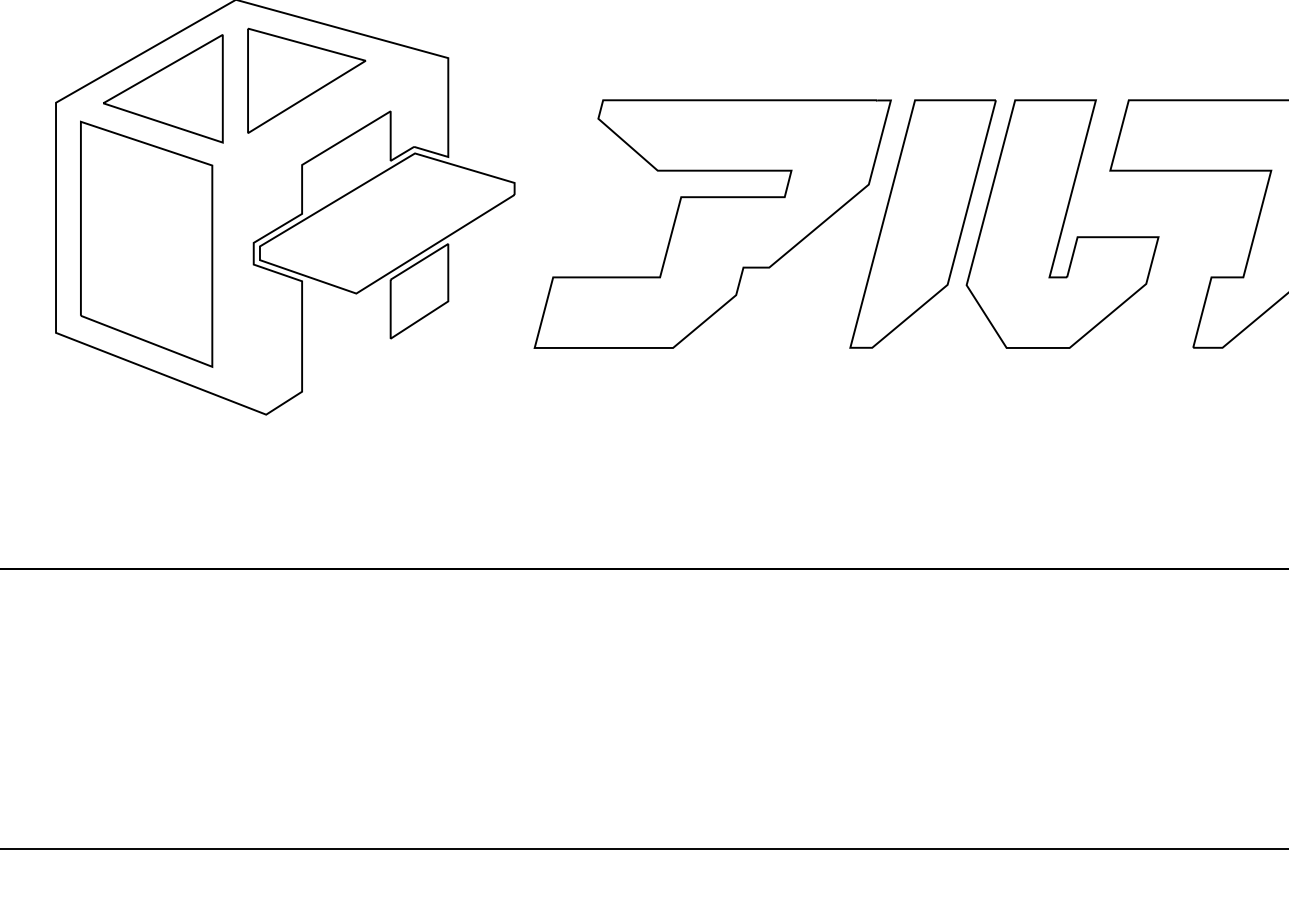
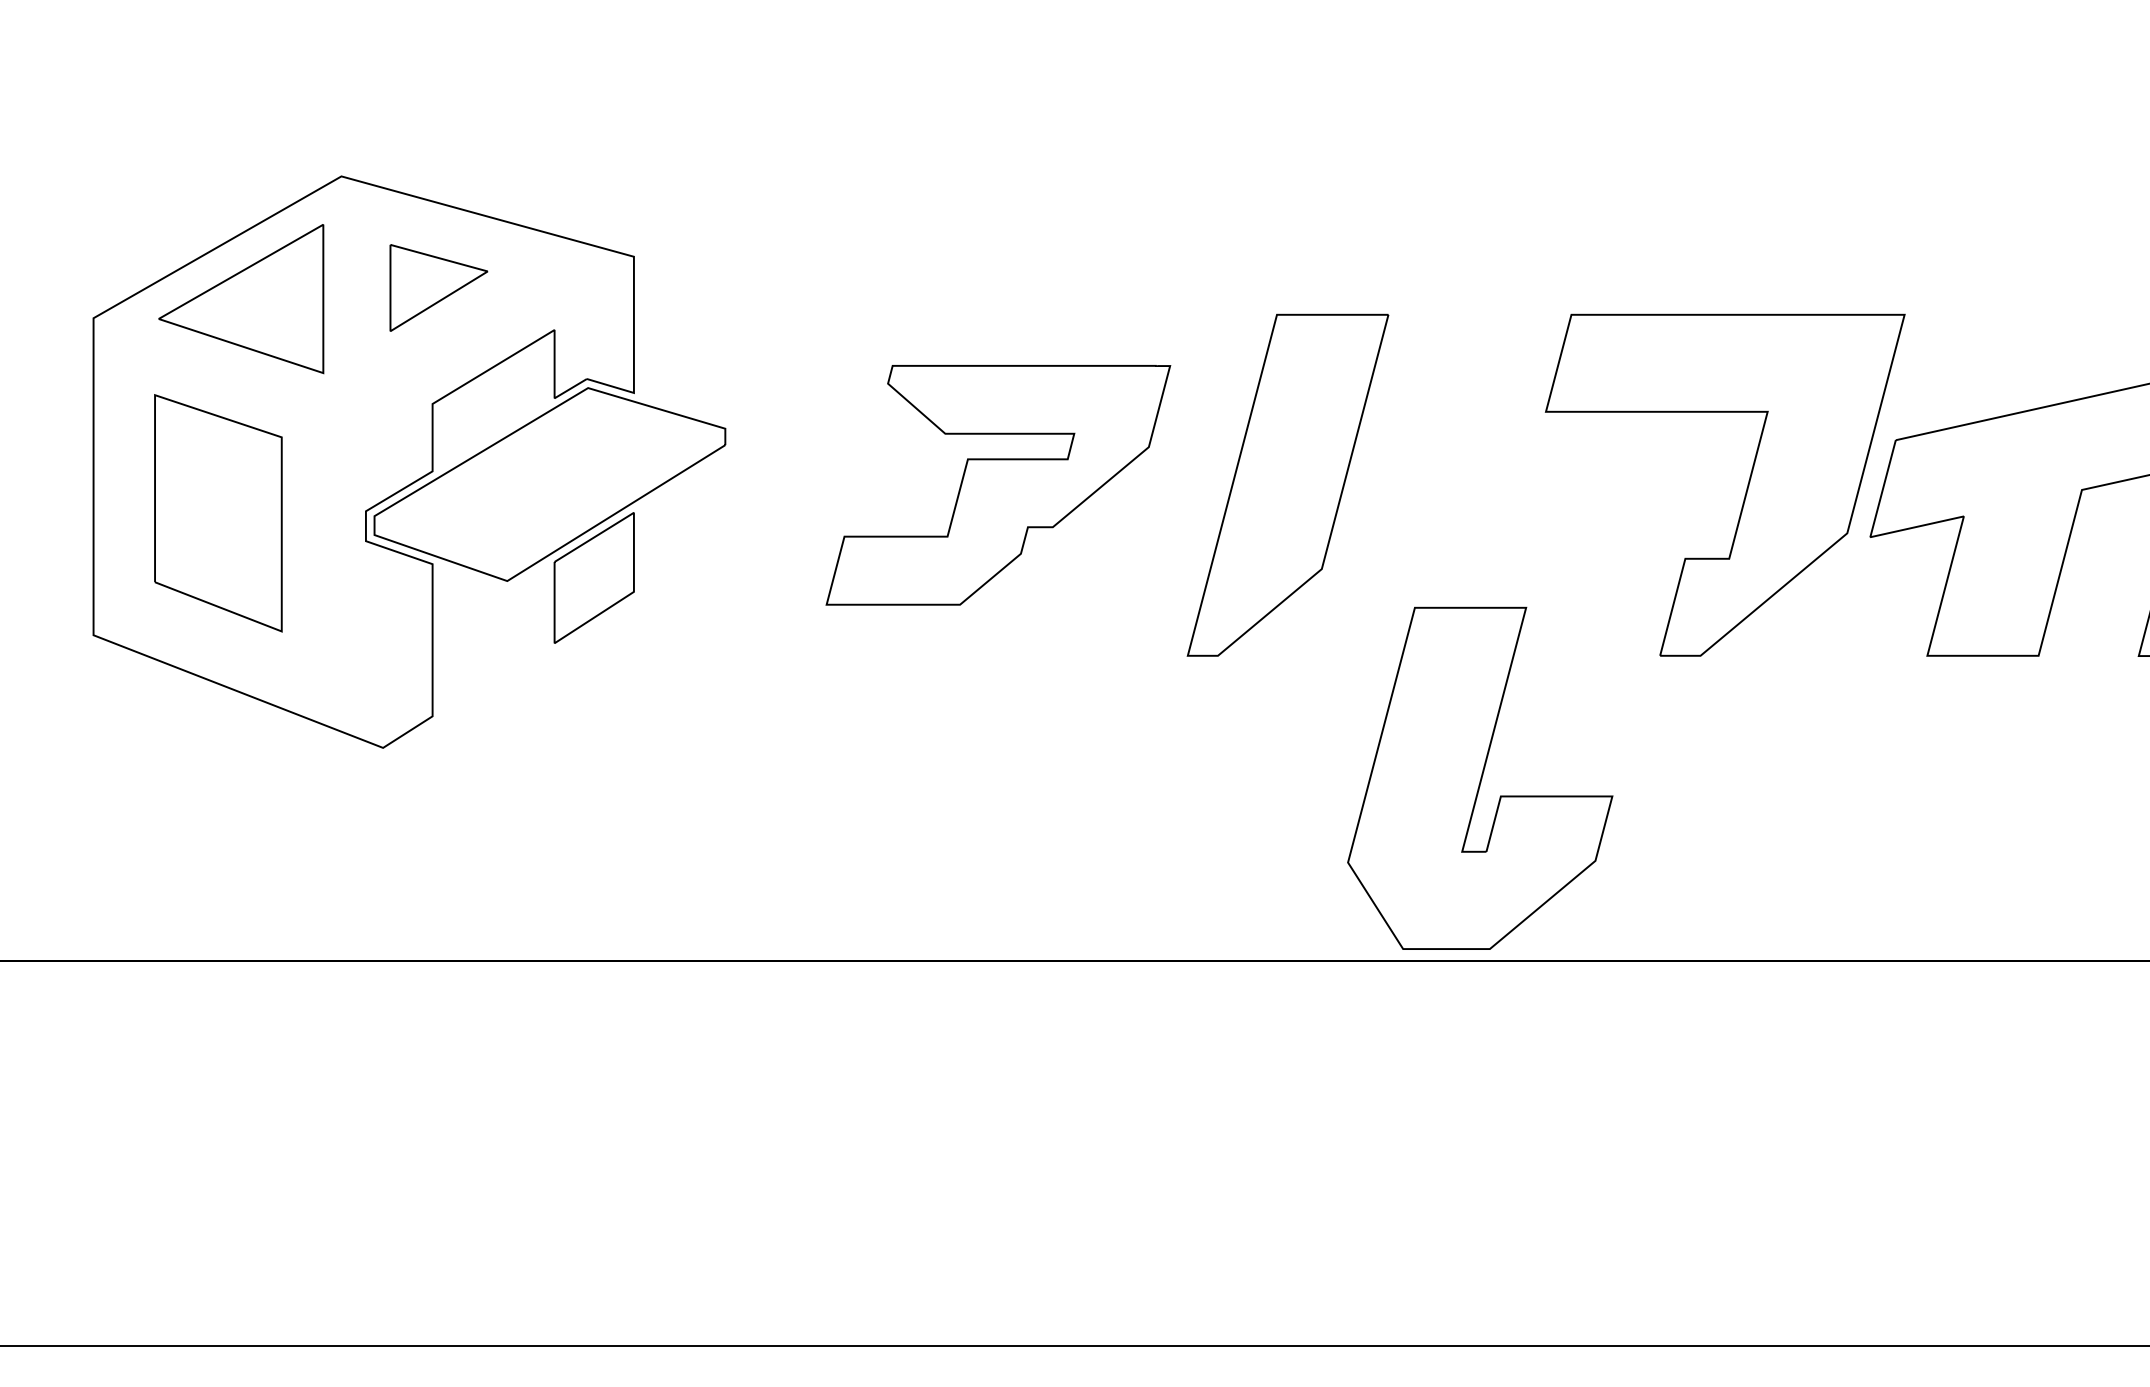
part: (306, 80) -> (438, 287), size x0.6
part: (712, 223) -> (998, 484), size x0.7
part: (1062, 223) -> (1480, 777), moved
part: (146, 244) -> (218, 513), size x0.7

